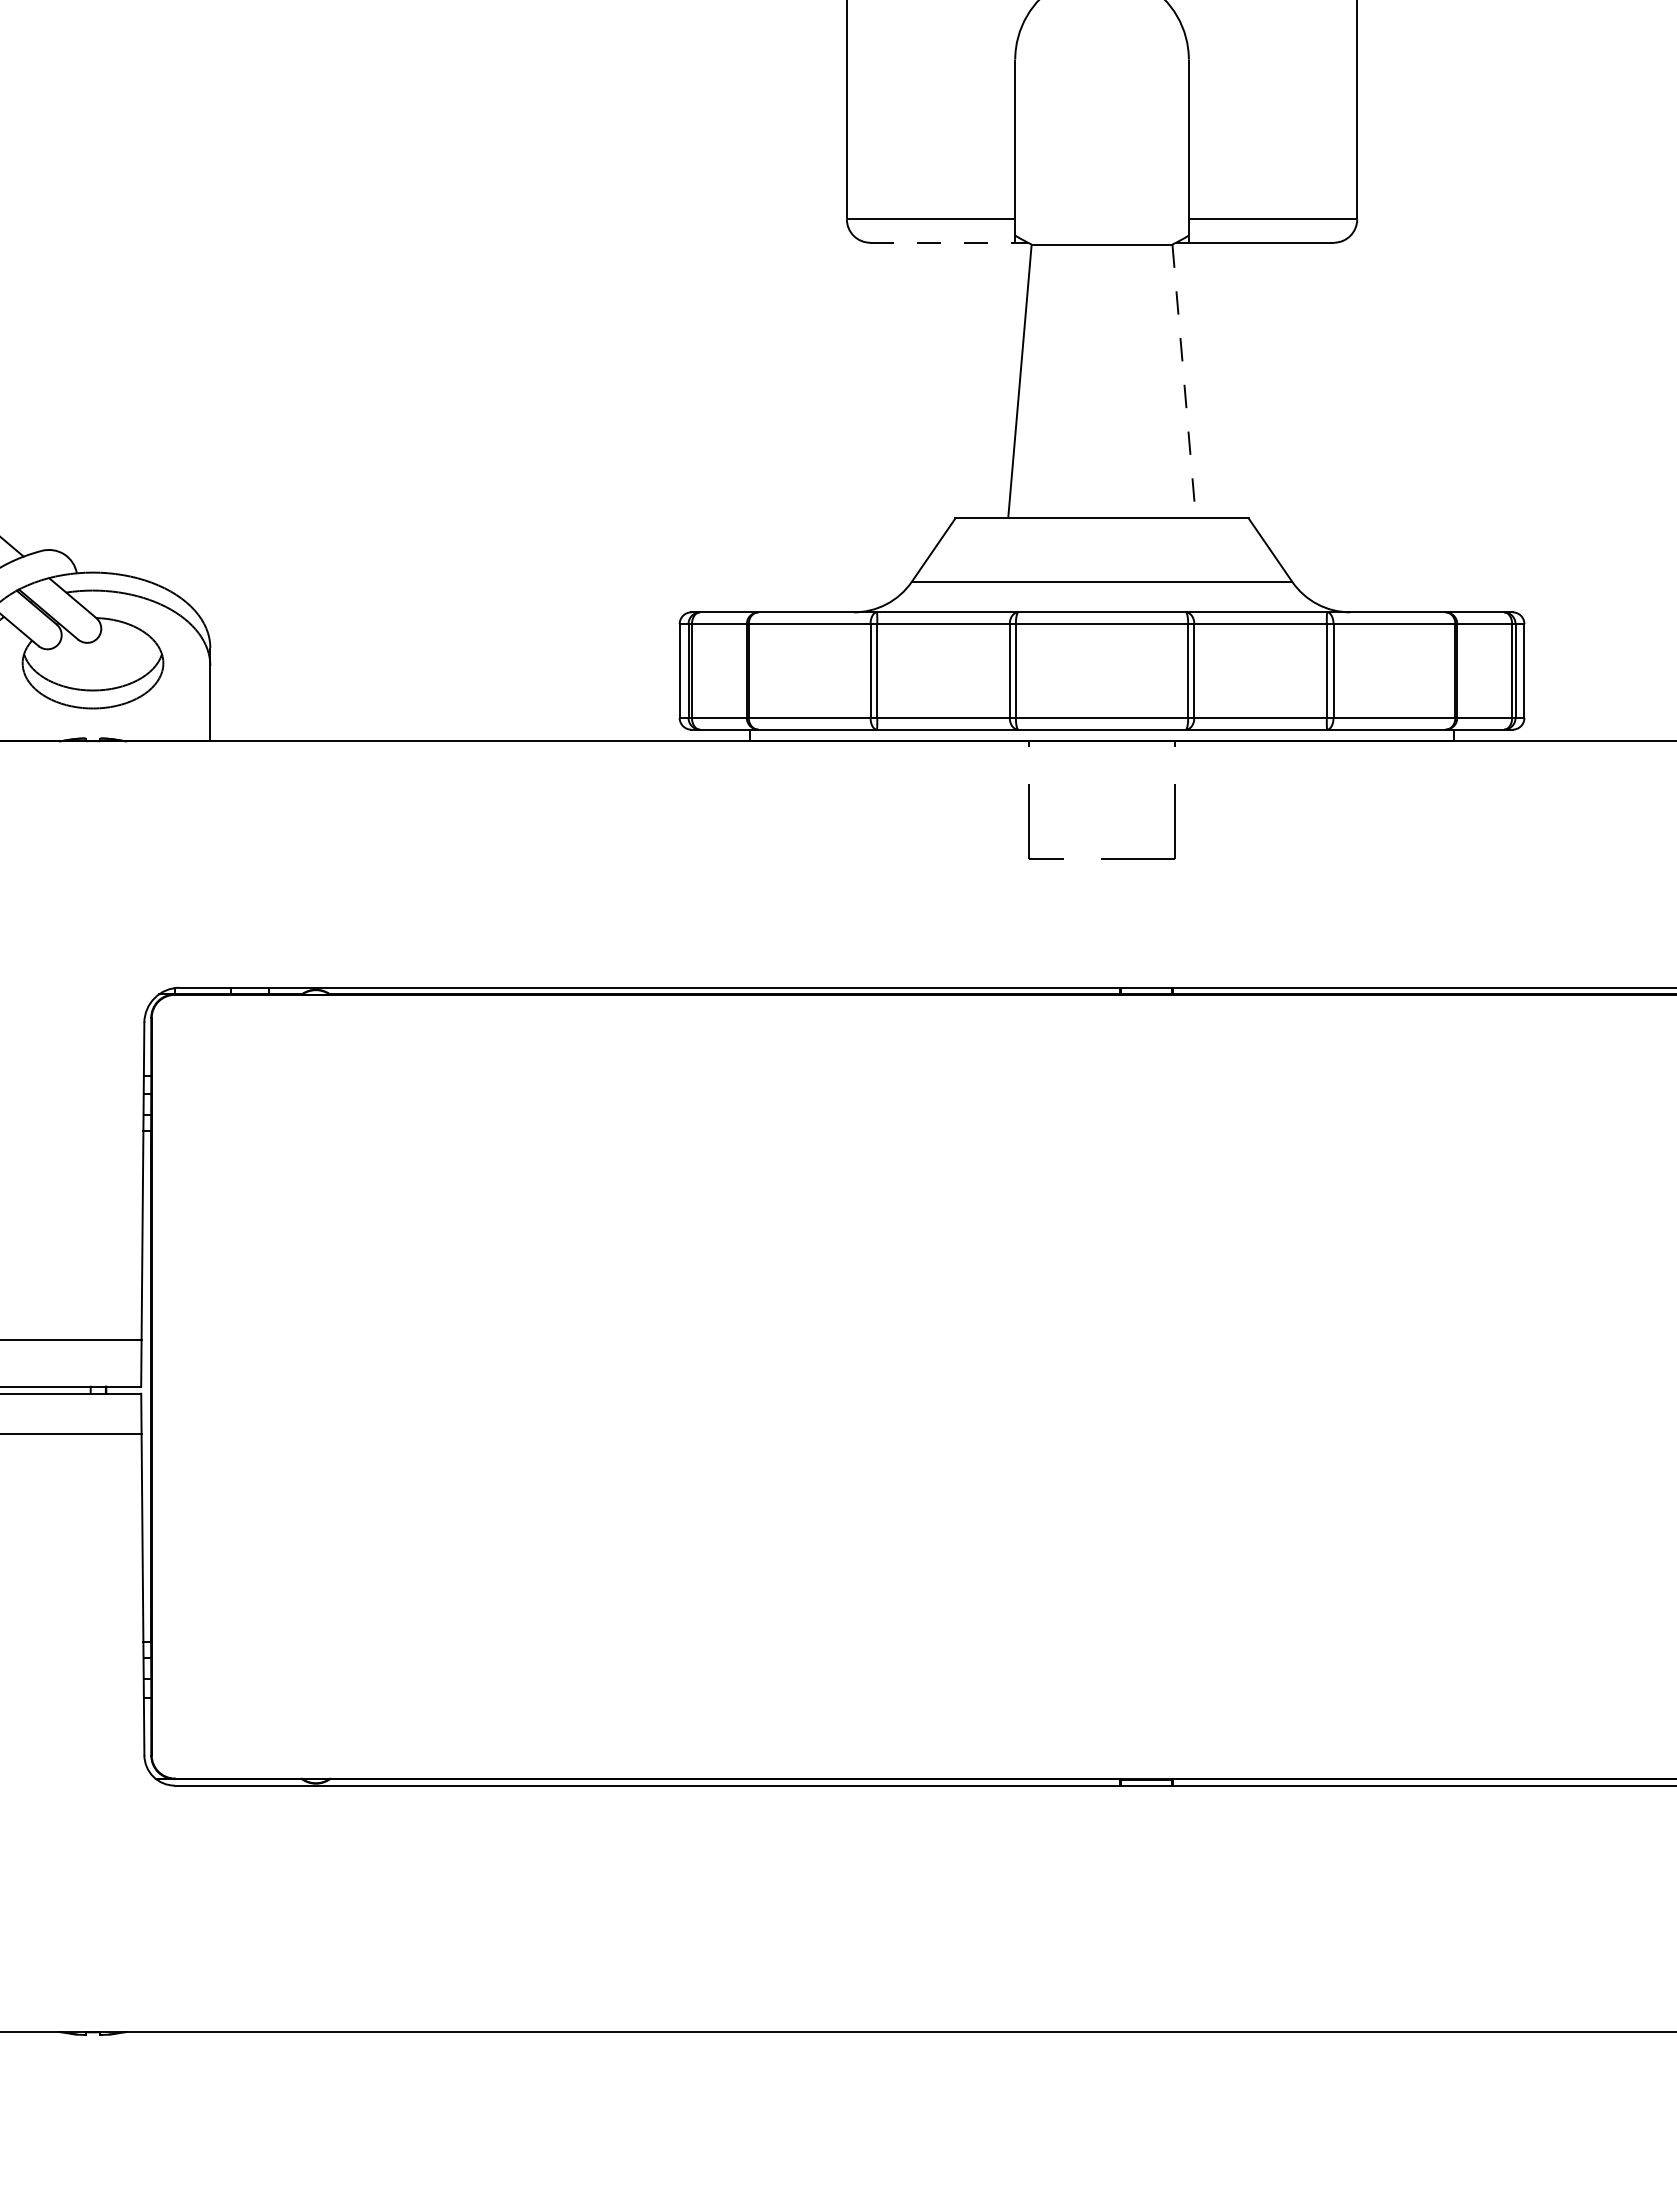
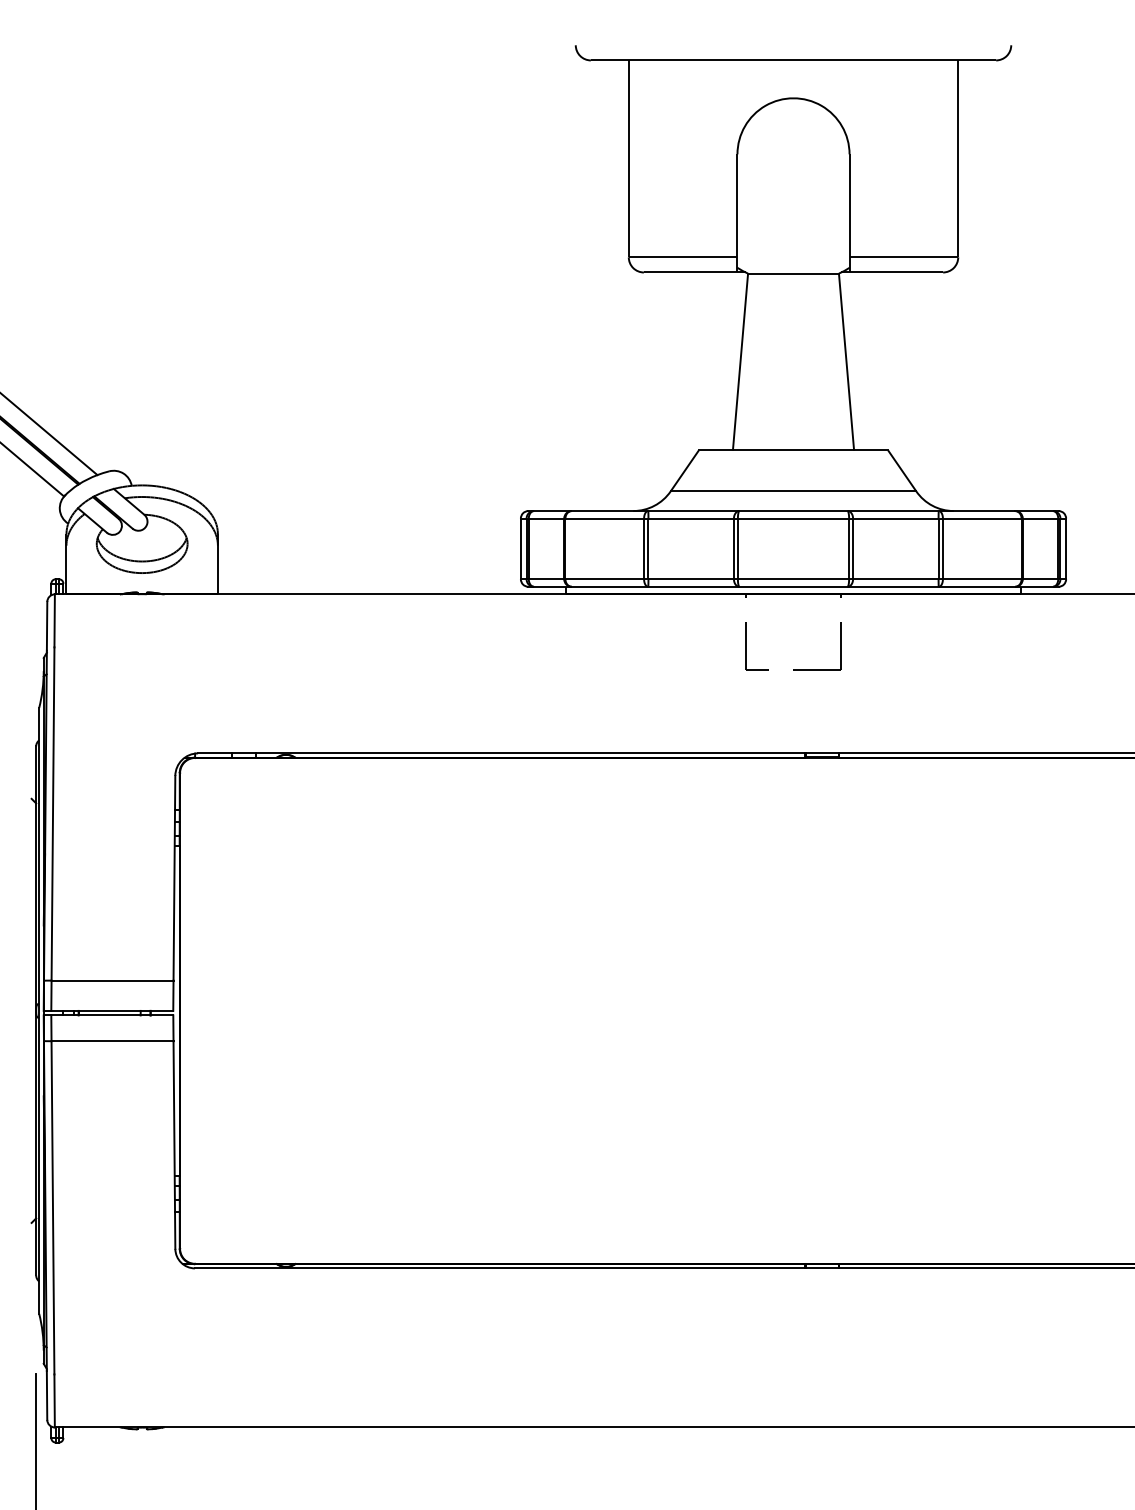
line: (948, 242) -> (694, 272), dashed -> solid
line: (1184, 382) -> (846, 362), dashed -> solid

